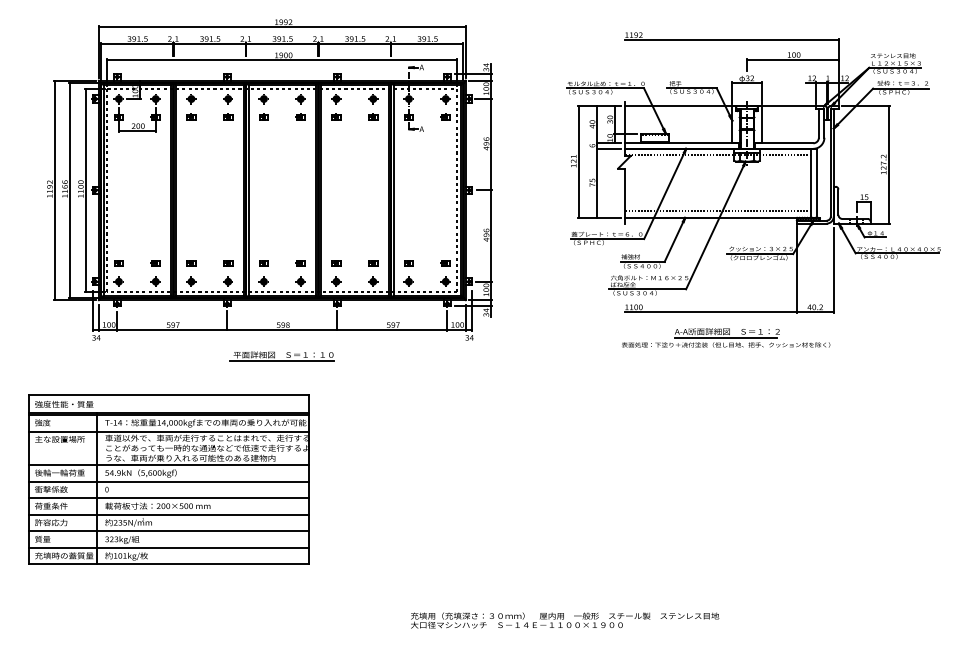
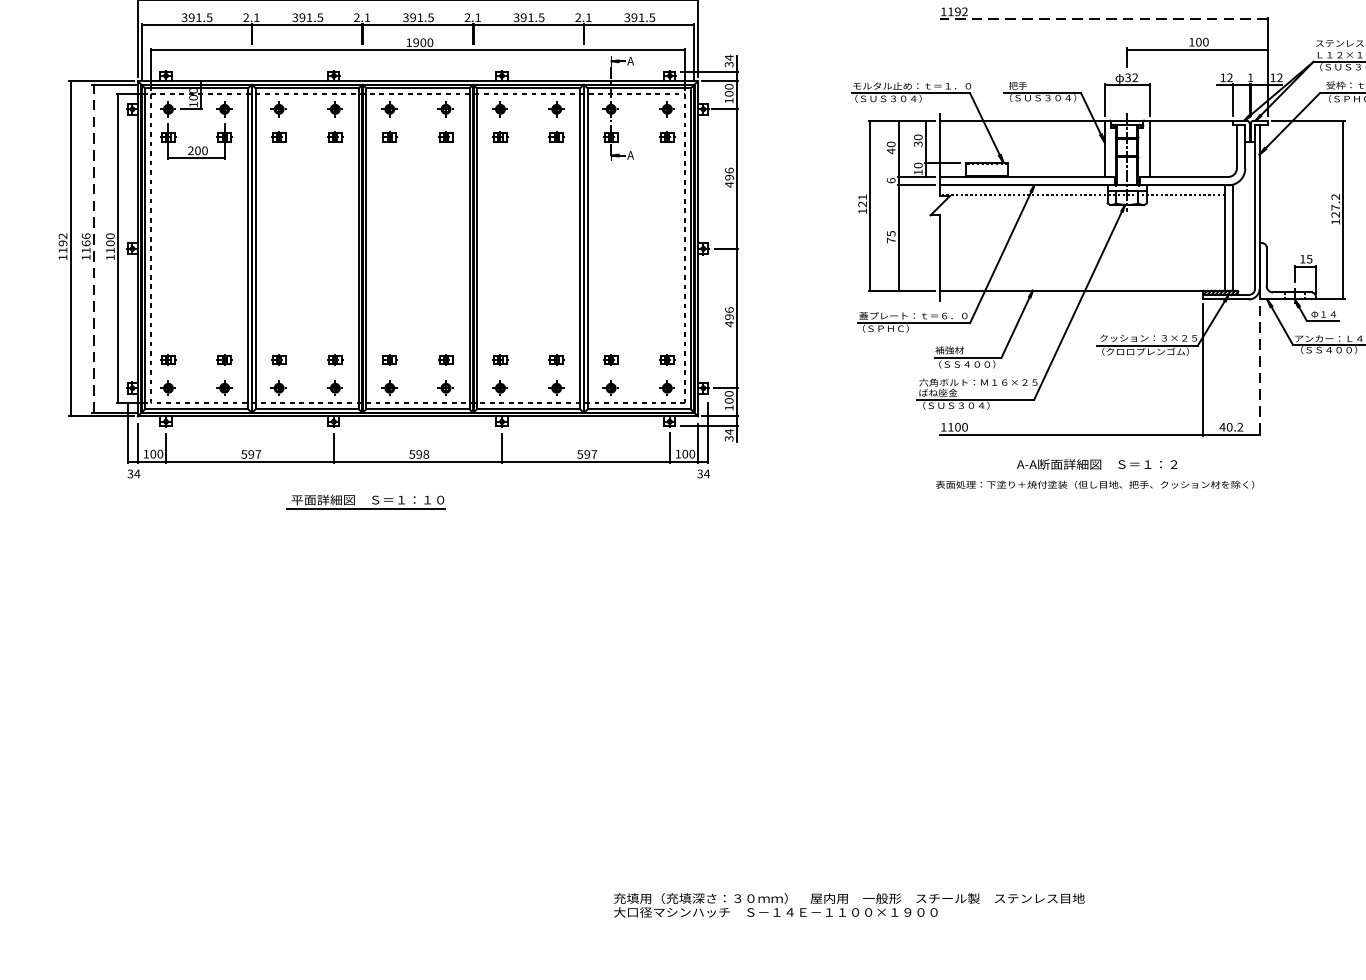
line: (731, 40) -> (1103, 19), solid -> dashed
line: (70, 189) -> (94, 247), solid -> dashed
line: (717, 211) -> (1082, 281), removed
line: (833, 270) -> (1259, 371), solid -> dashed
line: (725, 337) -> (1094, 473), removed
part: (281, 356) -> (364, 502), moved
part: (168, 479) -> (244, 690), removed

